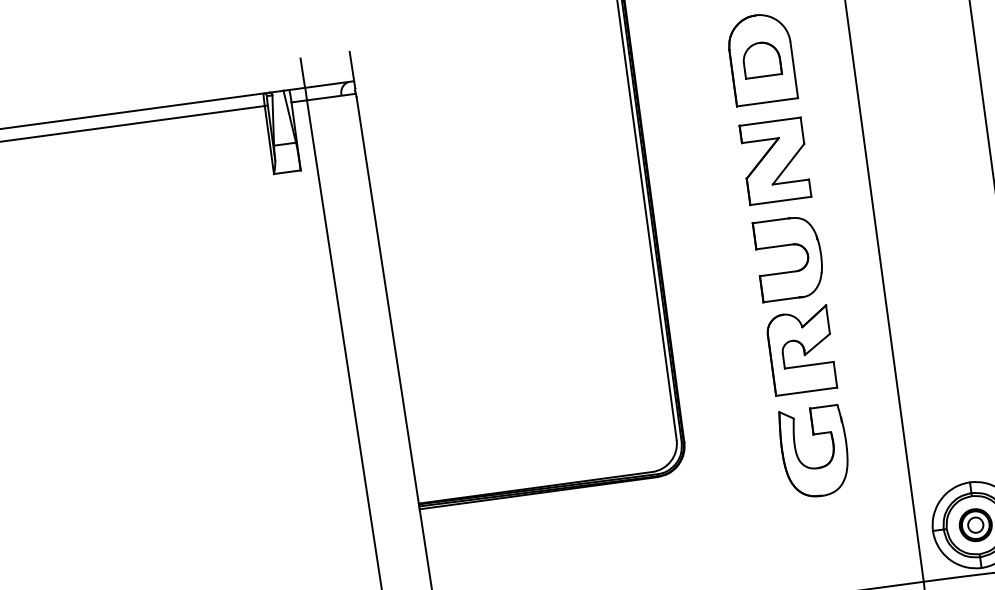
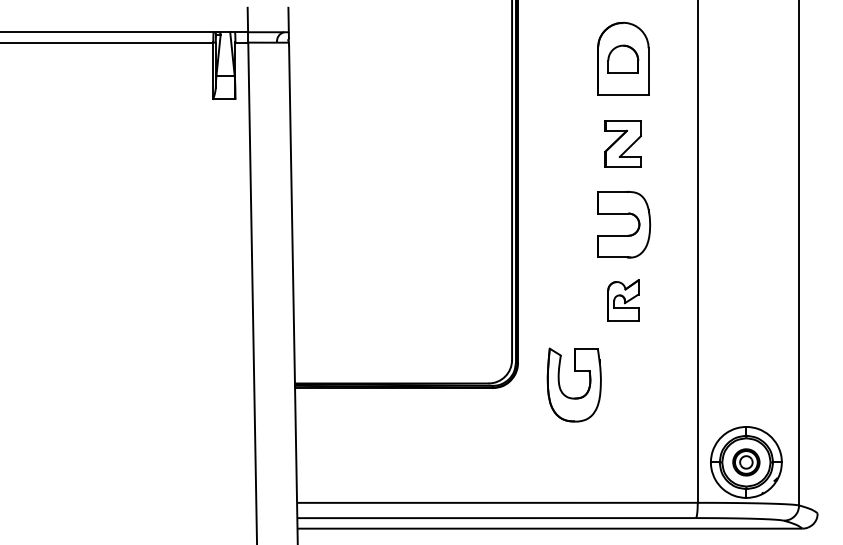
part: (774, 160) -> (622, 143), size x0.7
part: (801, 350) -> (623, 300), size x0.6
part: (799, 458) -> (561, 388), moved

